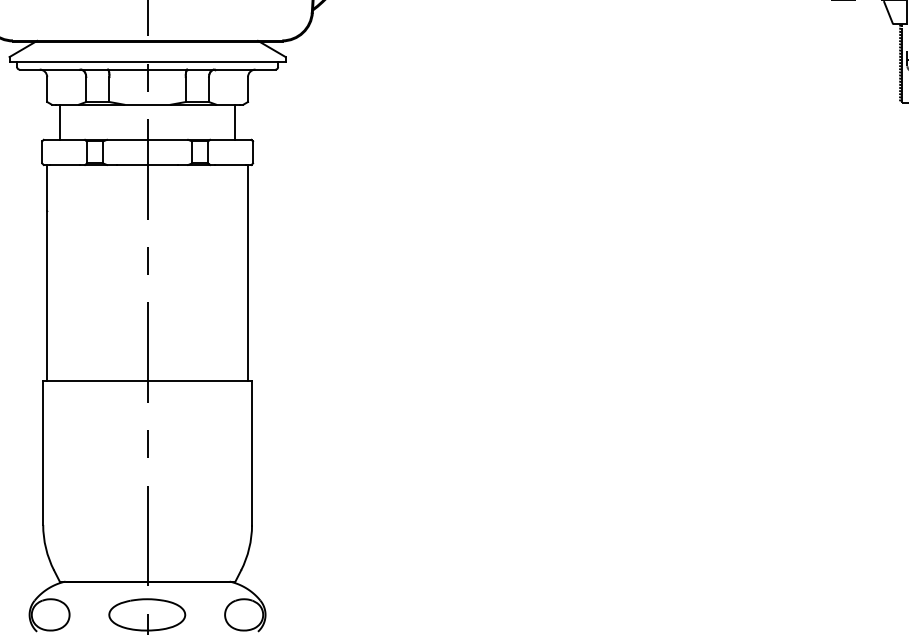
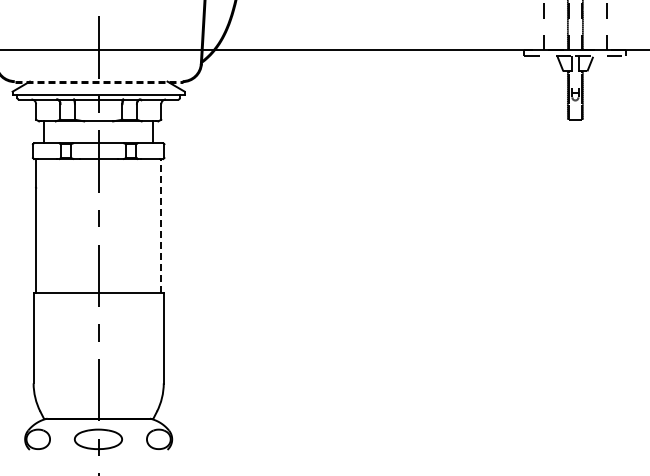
line: (147, 40) -> (98, 81), solid -> dashed
line: (248, 271) -> (161, 225), solid -> dashed

